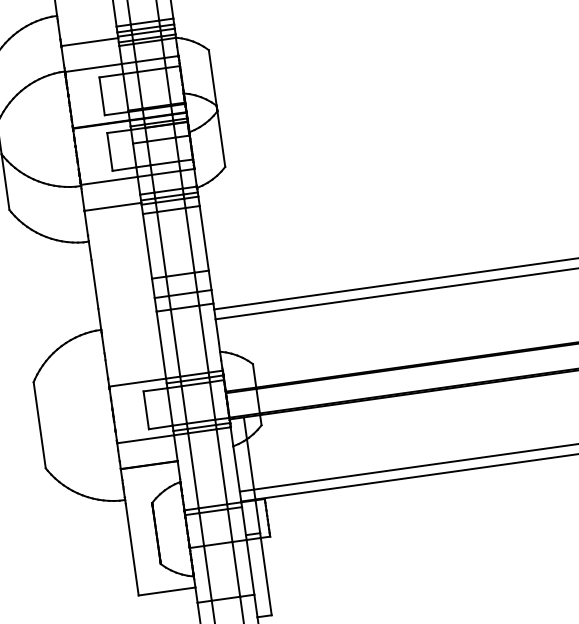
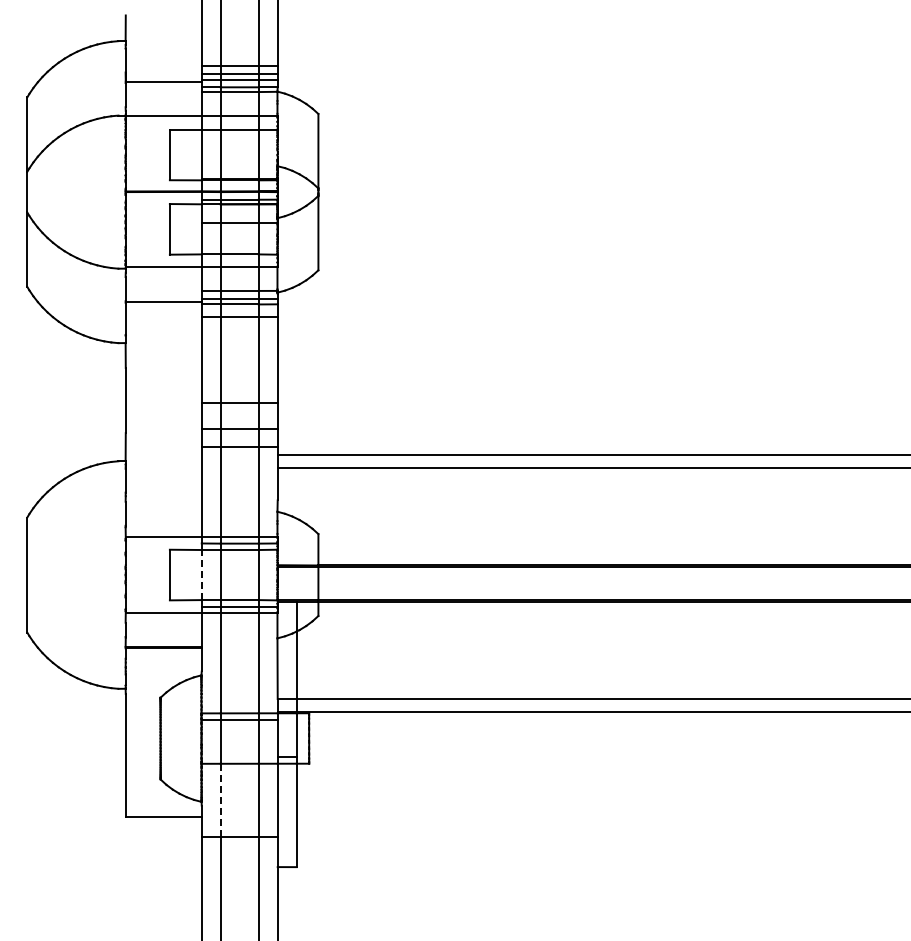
line: (169, 406) -> (201, 574), solid -> dashed
line: (207, 573) -> (220, 800), solid -> dashed

